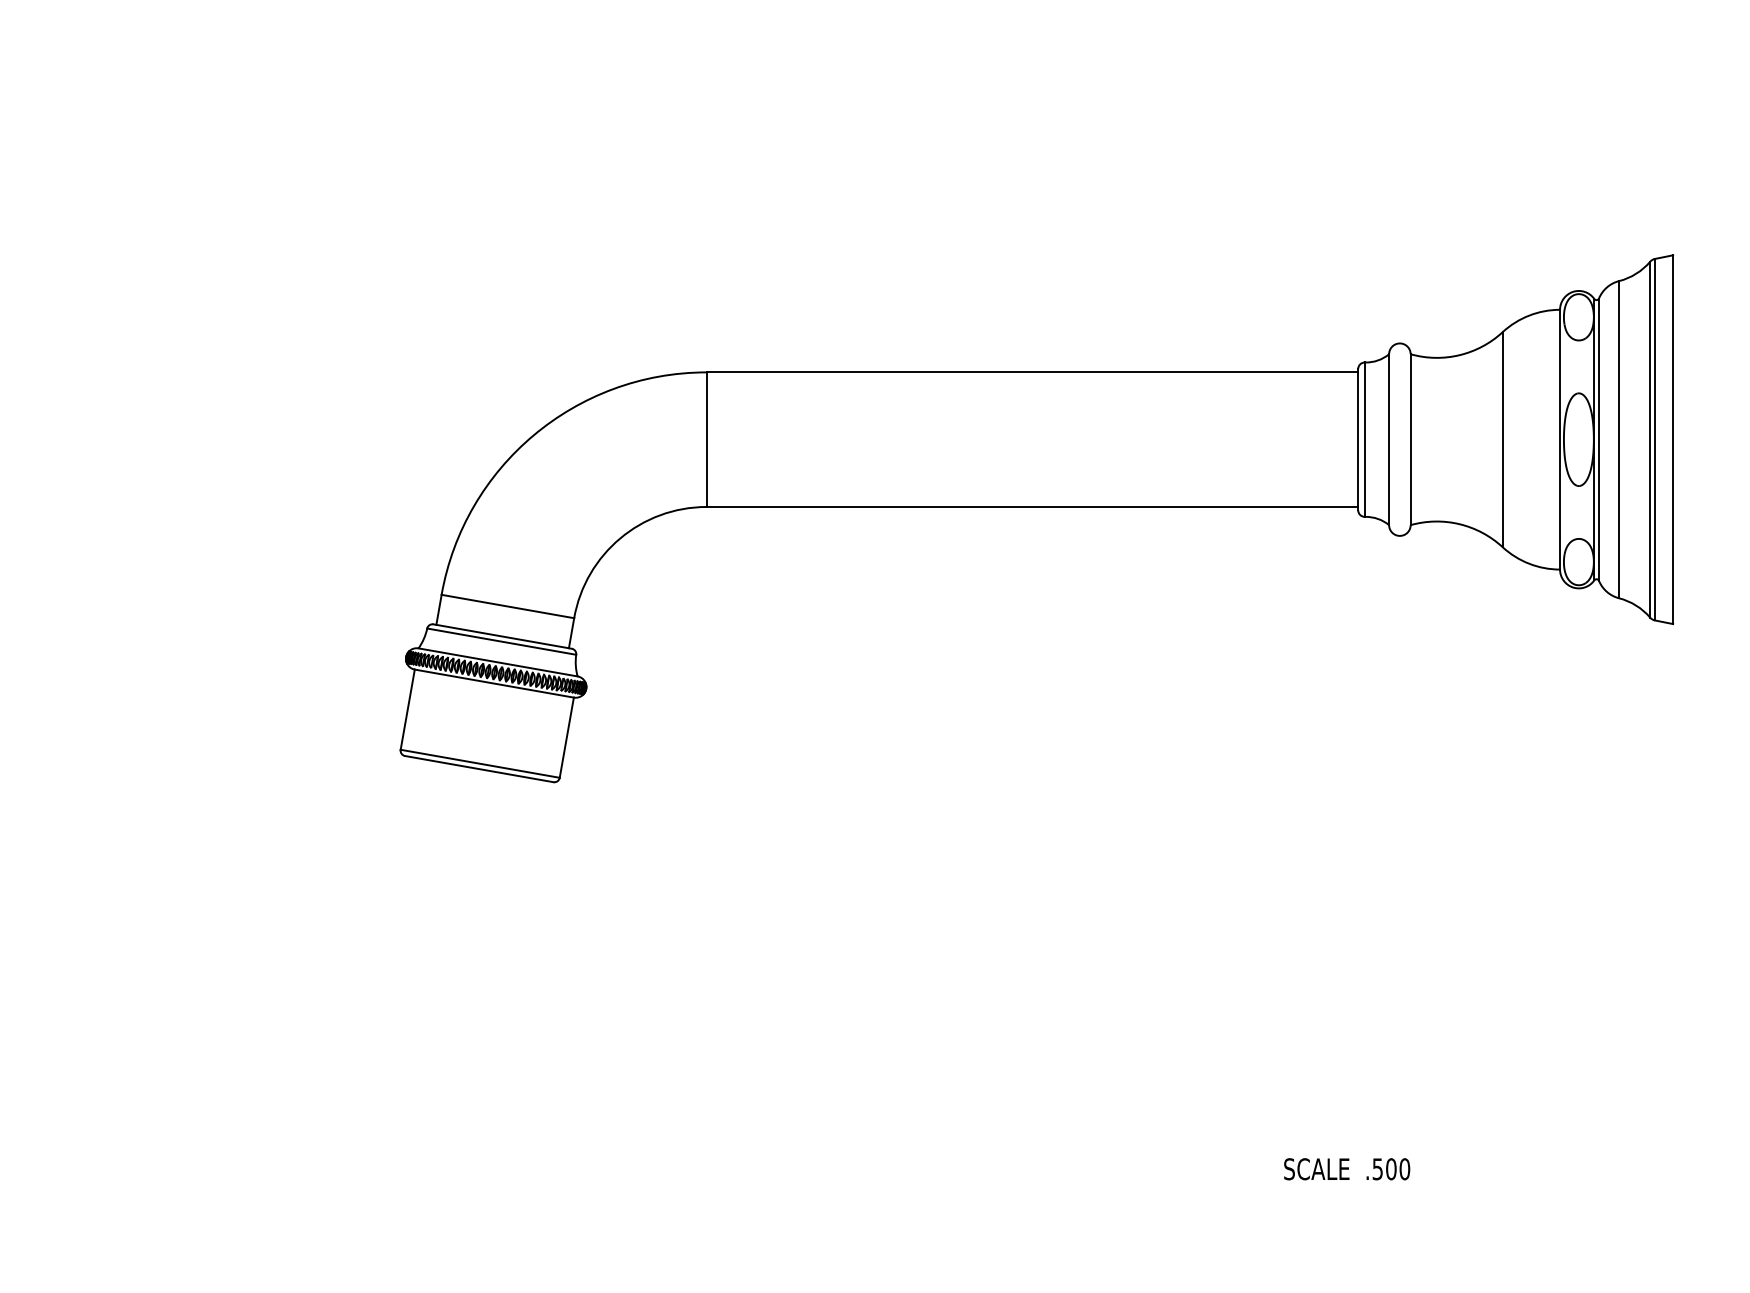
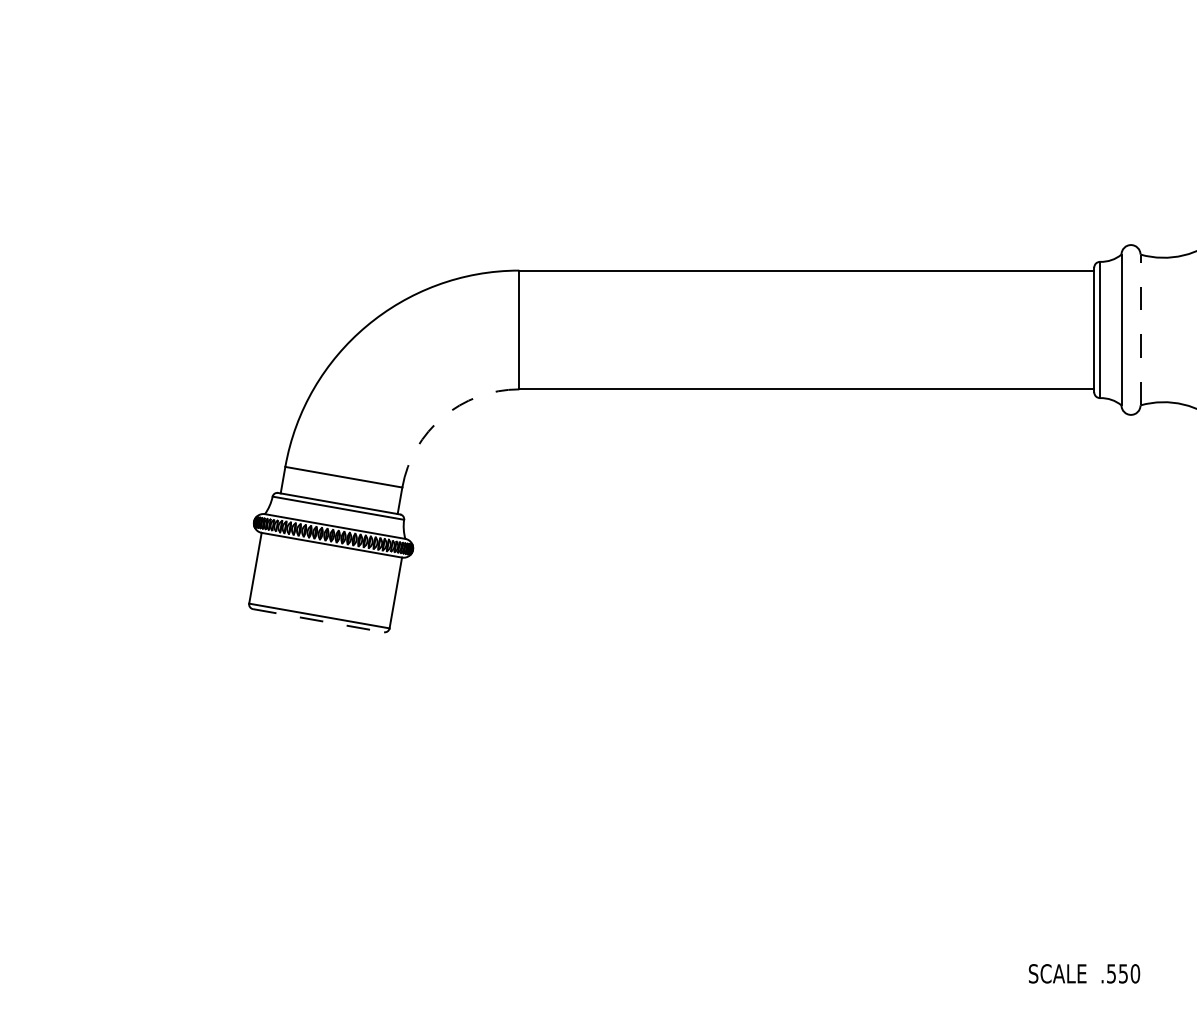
line: (1410, 439) -> (1140, 329), solid -> dashed
arc: (620, 538) -> (443, 417), solid -> dashed
line: (479, 769) -> (318, 621), solid -> dashed
text: (1391, 1169) -> (1123, 974), .500 -> .550

